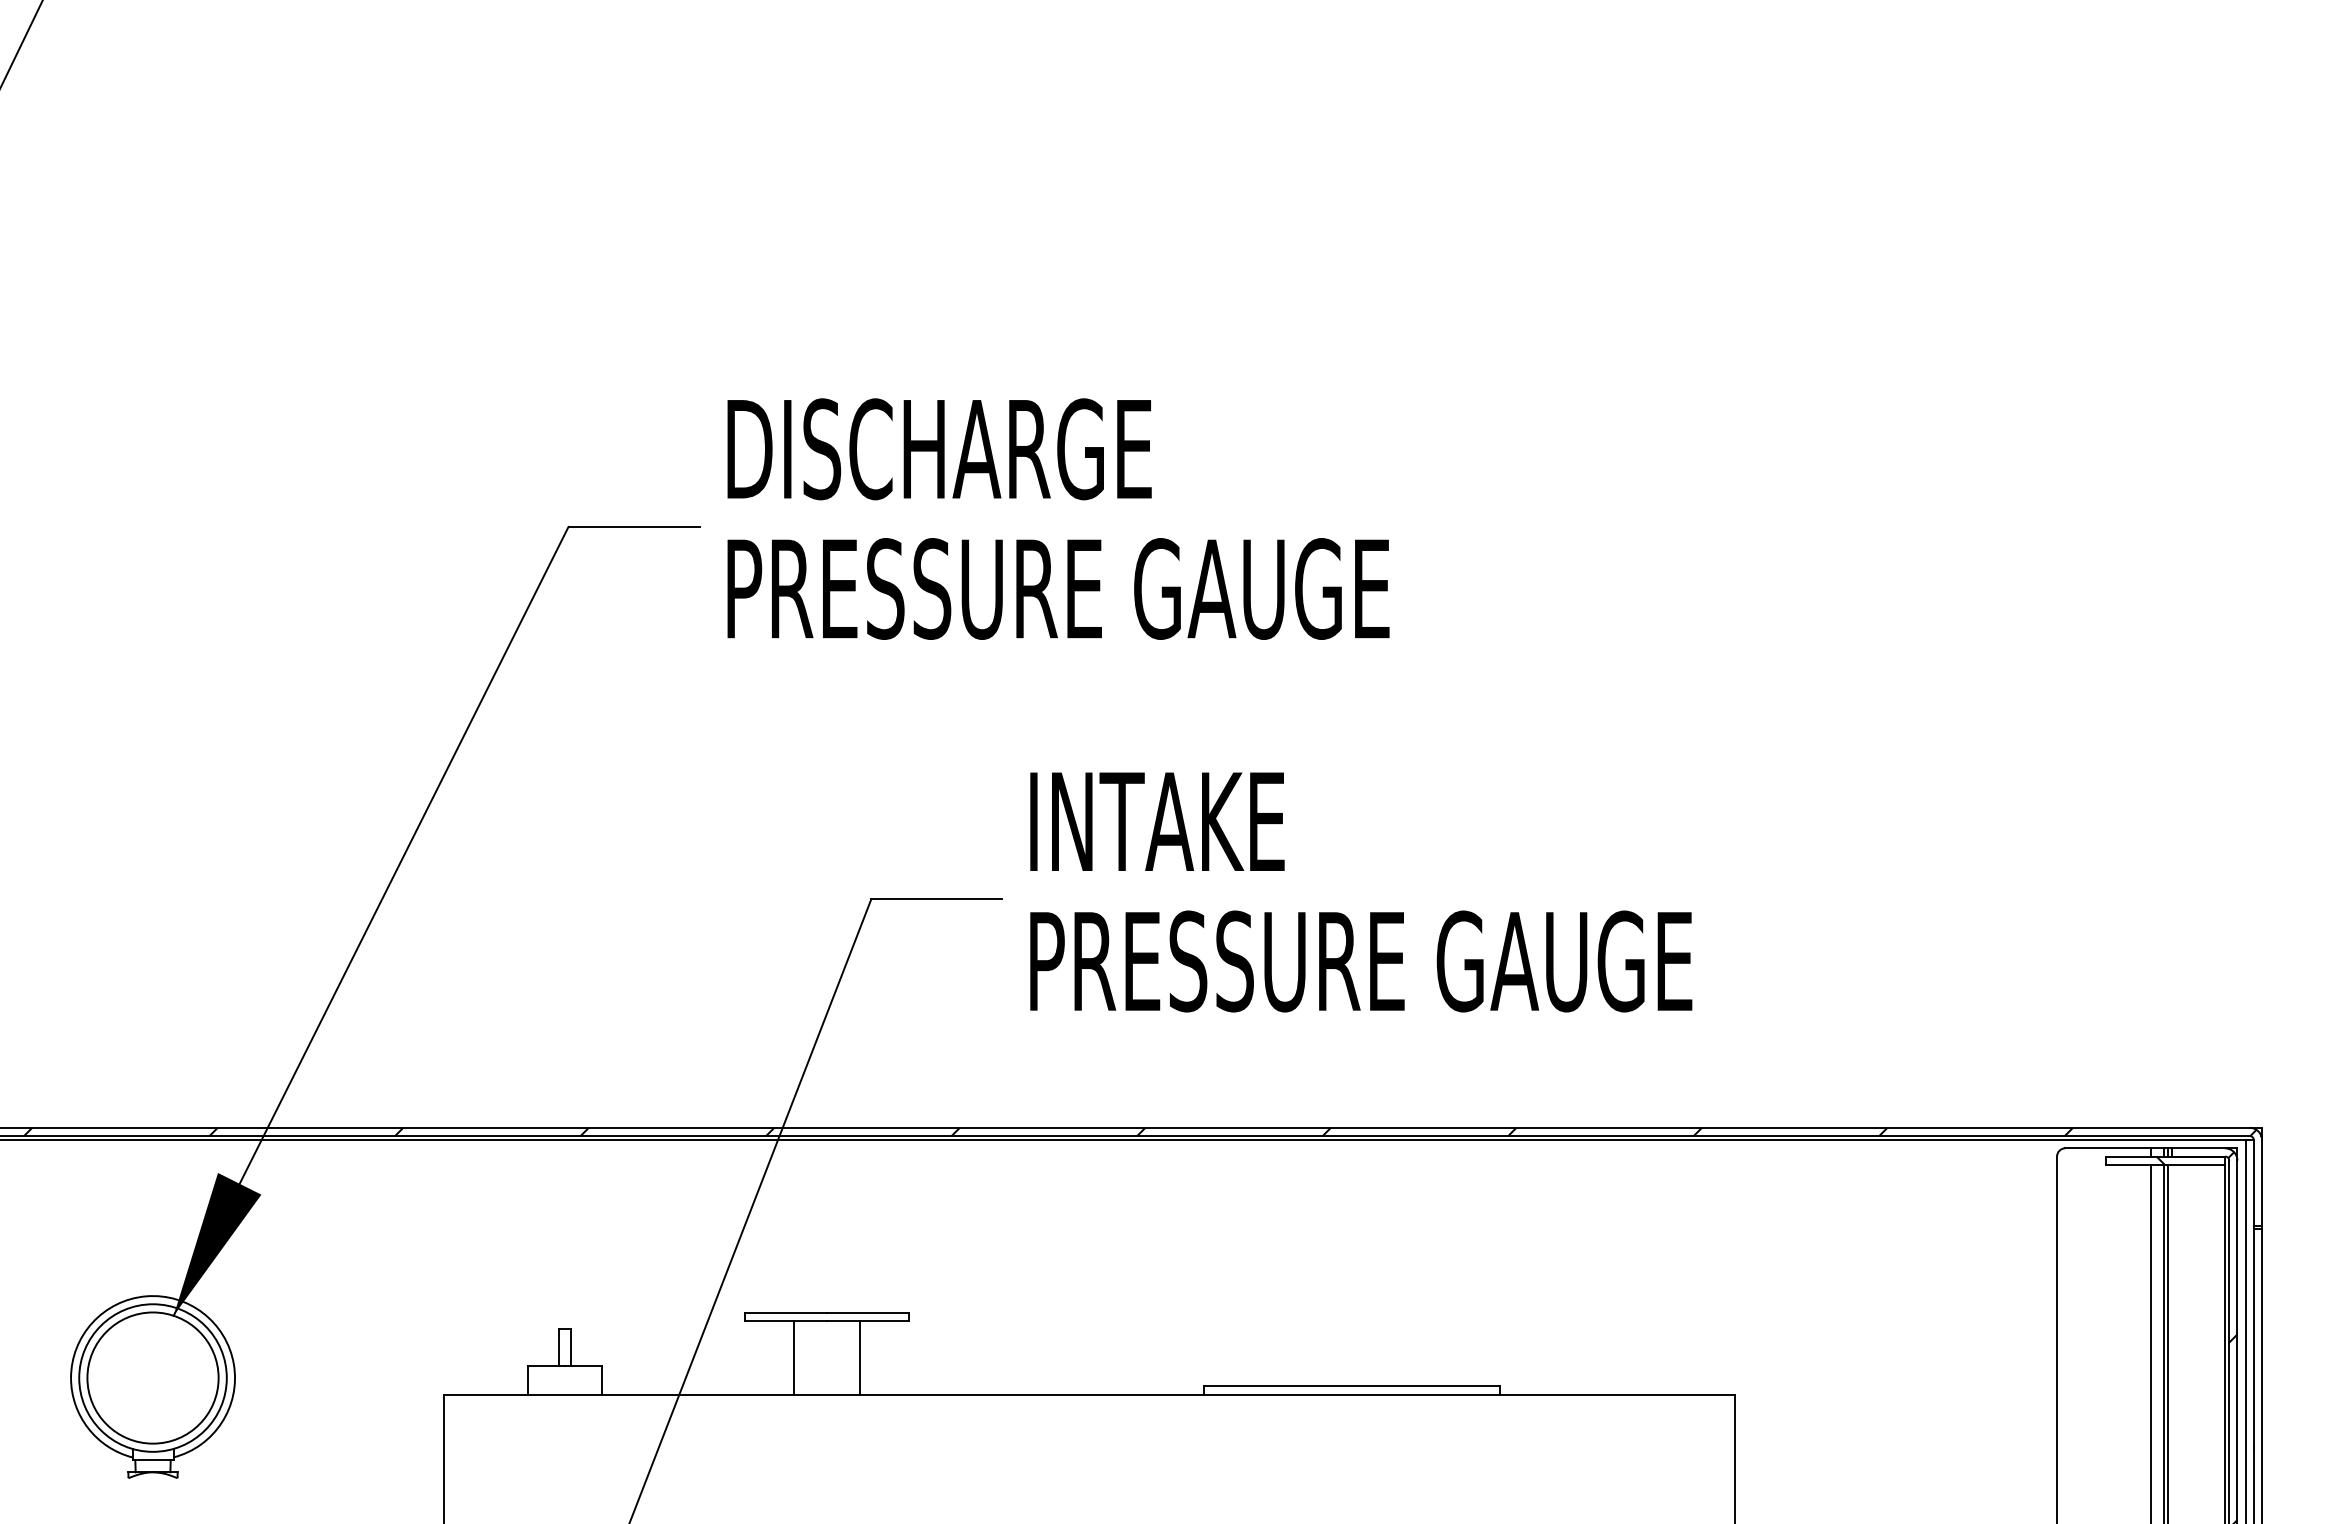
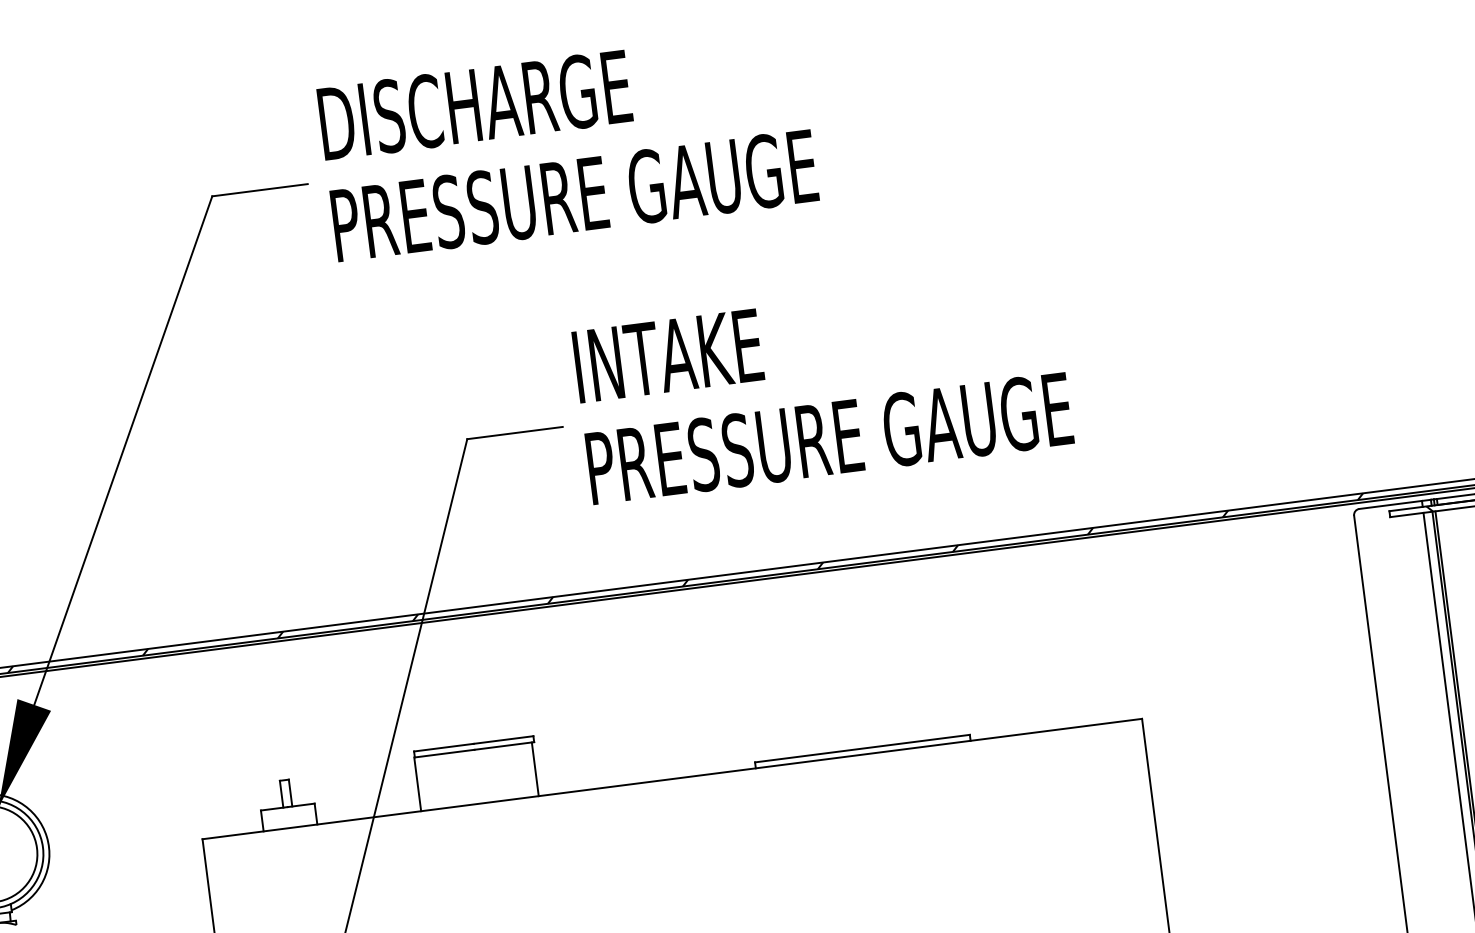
line: (794, 1357) -> (417, 784), moved
line: (860, 1357) -> (535, 769), moved

